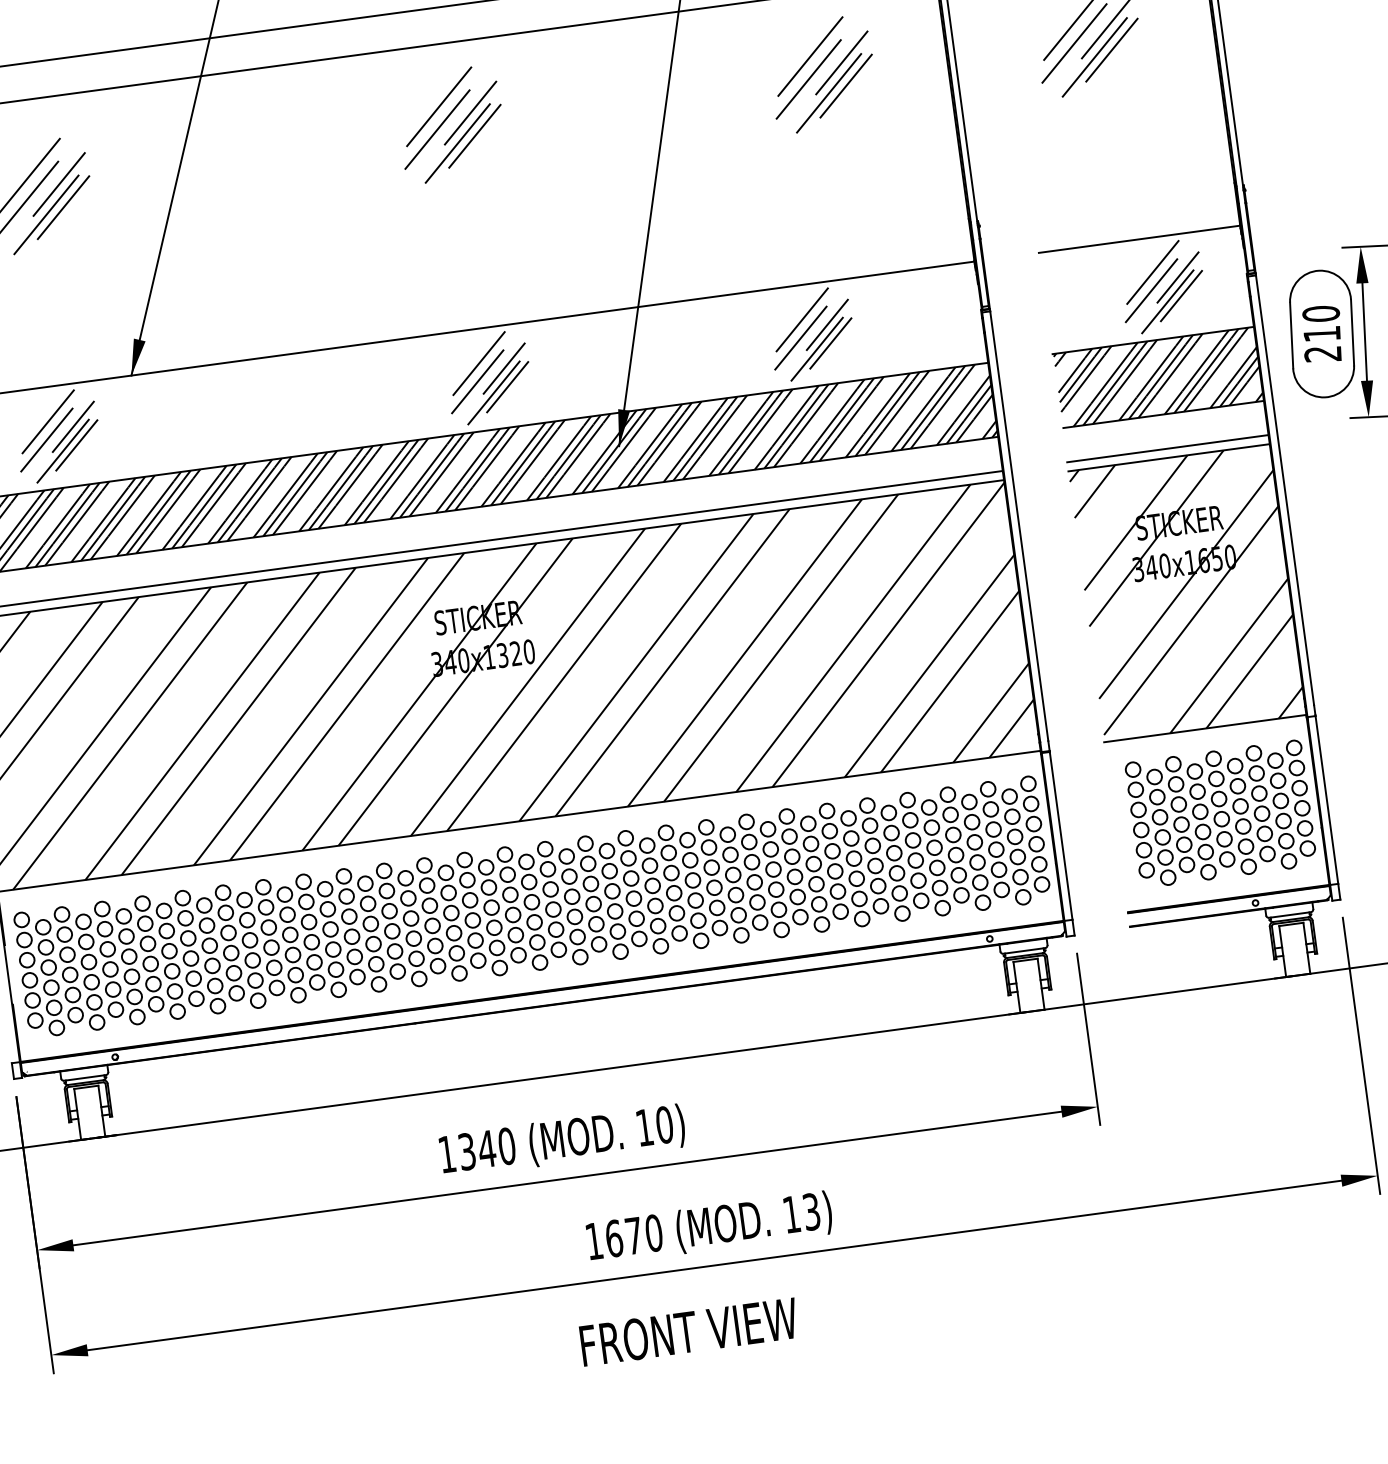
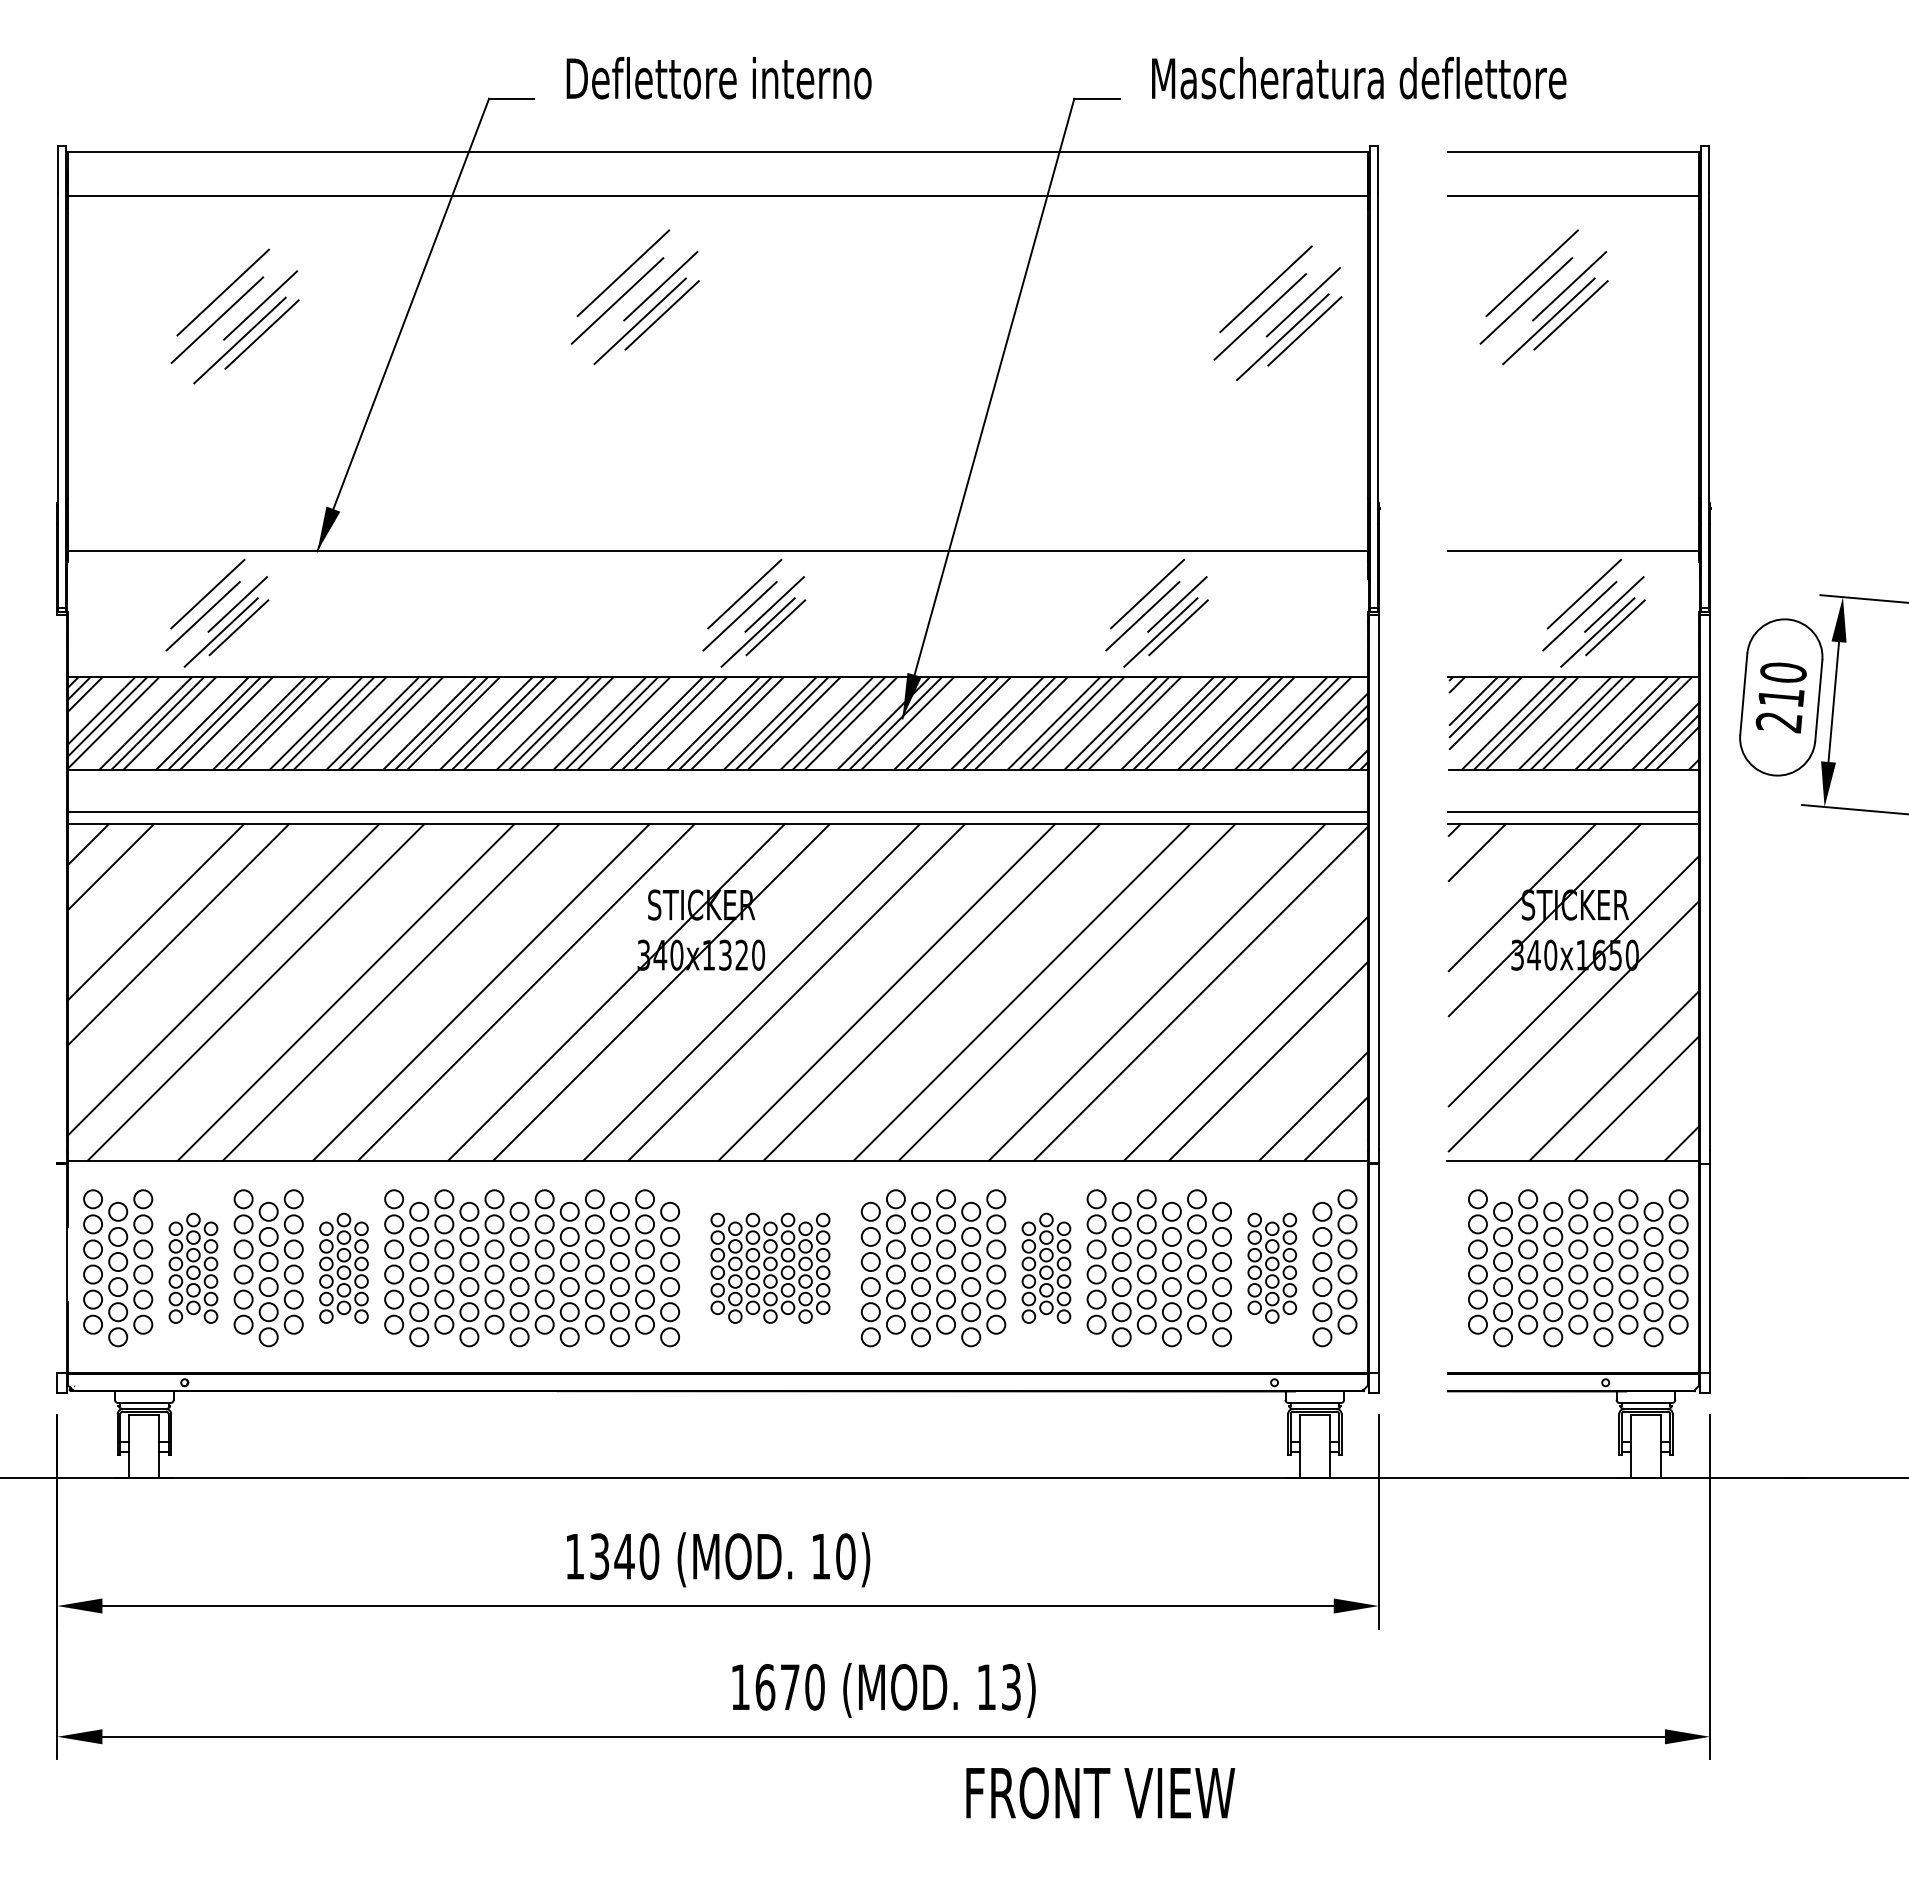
part: (817, 69) -> (1272, 306), moved
part: (446, 120) -> (629, 291), moved
part: (975, 847) -> (1272, 1268), size x0.7
part: (794, 872) -> (1046, 1268), size x0.7
part: (572, 901) -> (770, 1268), size x0.7
part: (230, 948) -> (343, 1268), size x0.7
part: (109, 964) -> (193, 1268), size x0.7
text: (689, 1332) -> (1100, 1793), moved

